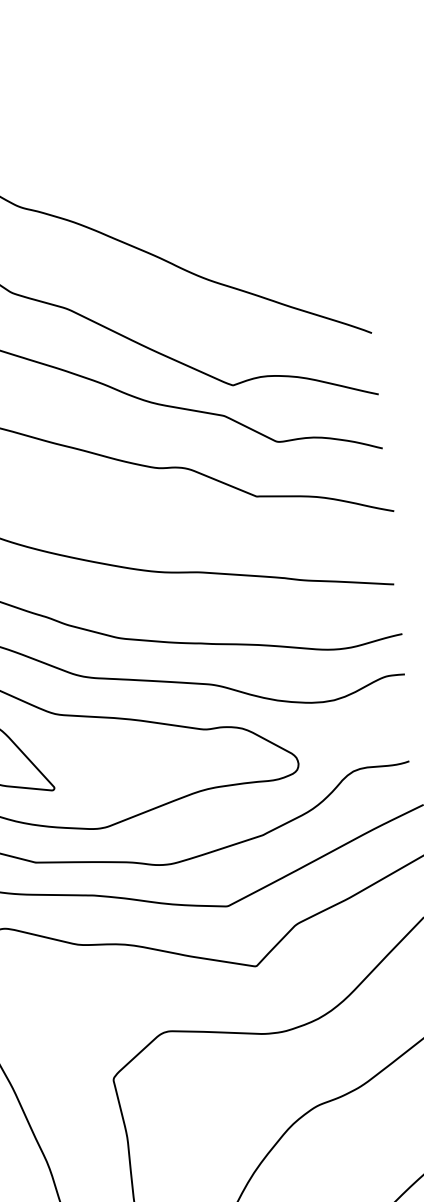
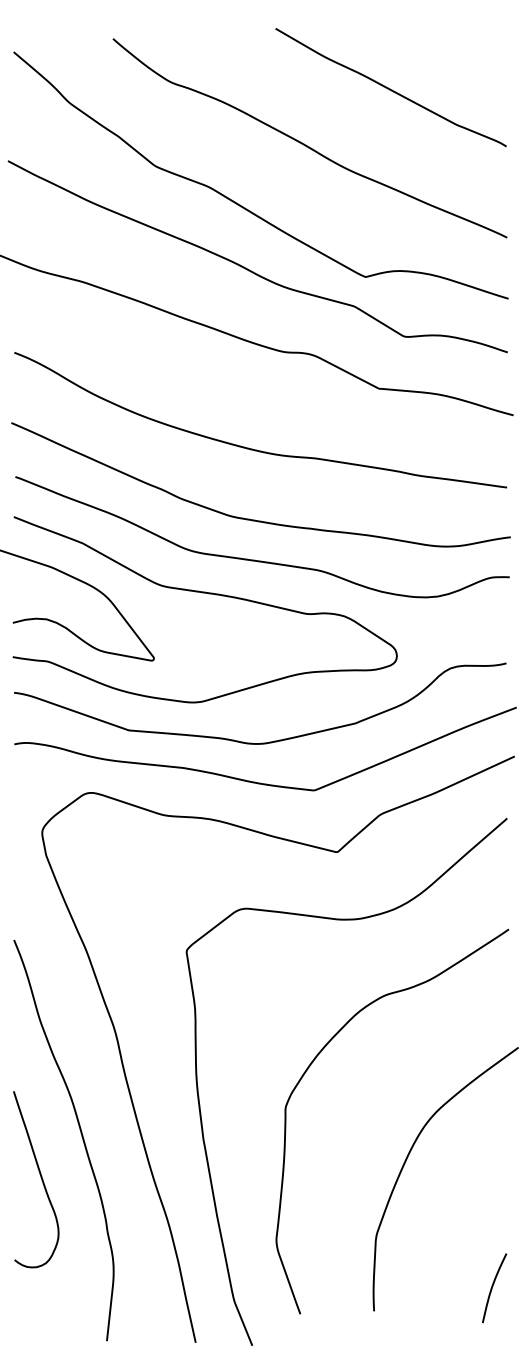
curve: (241, 193) -> (390, 88), added

